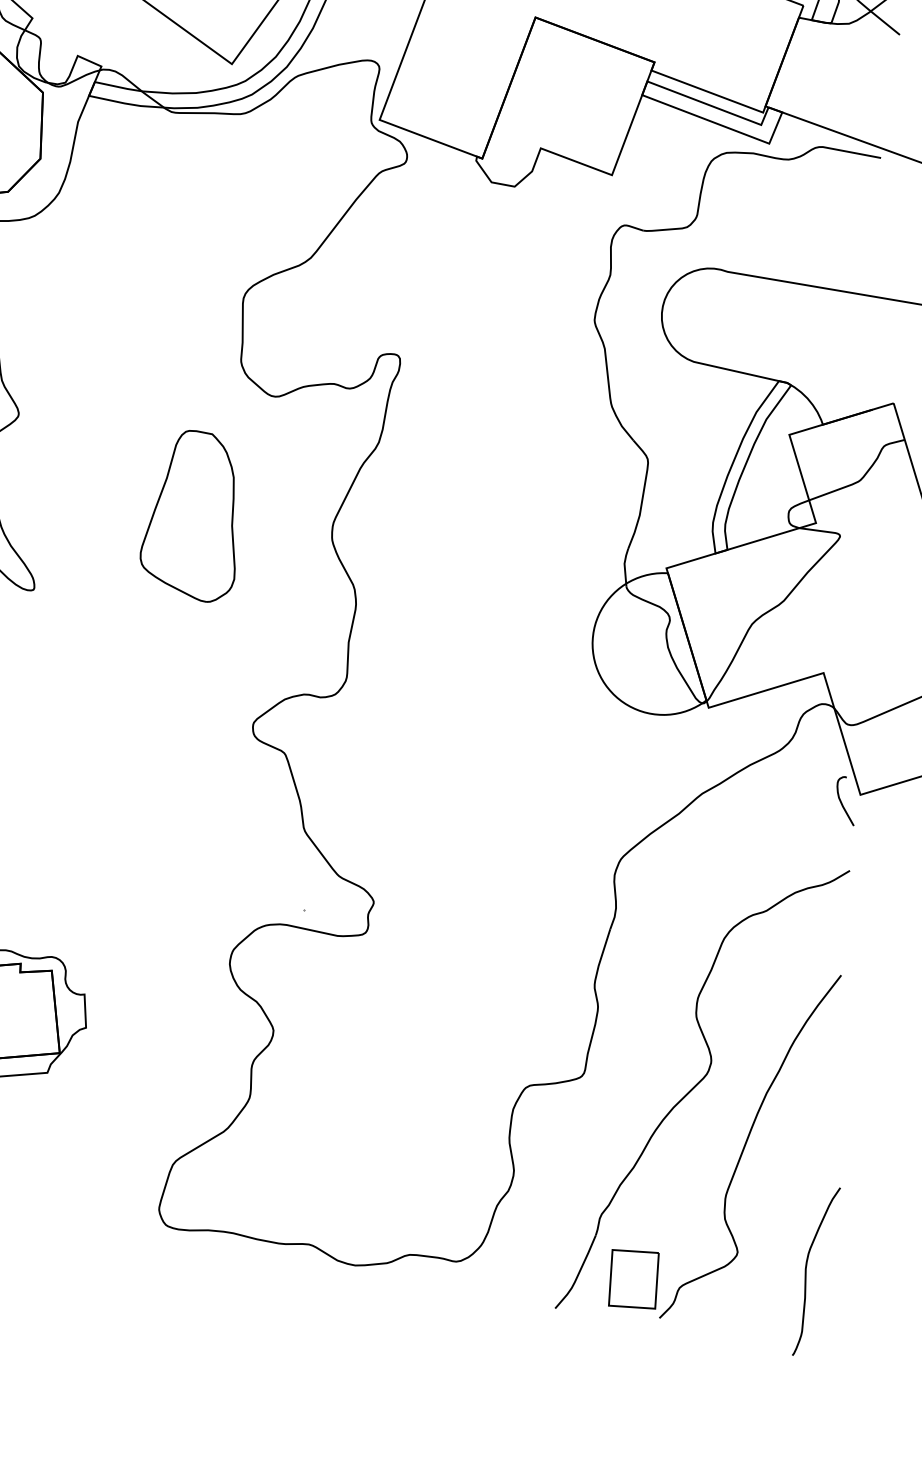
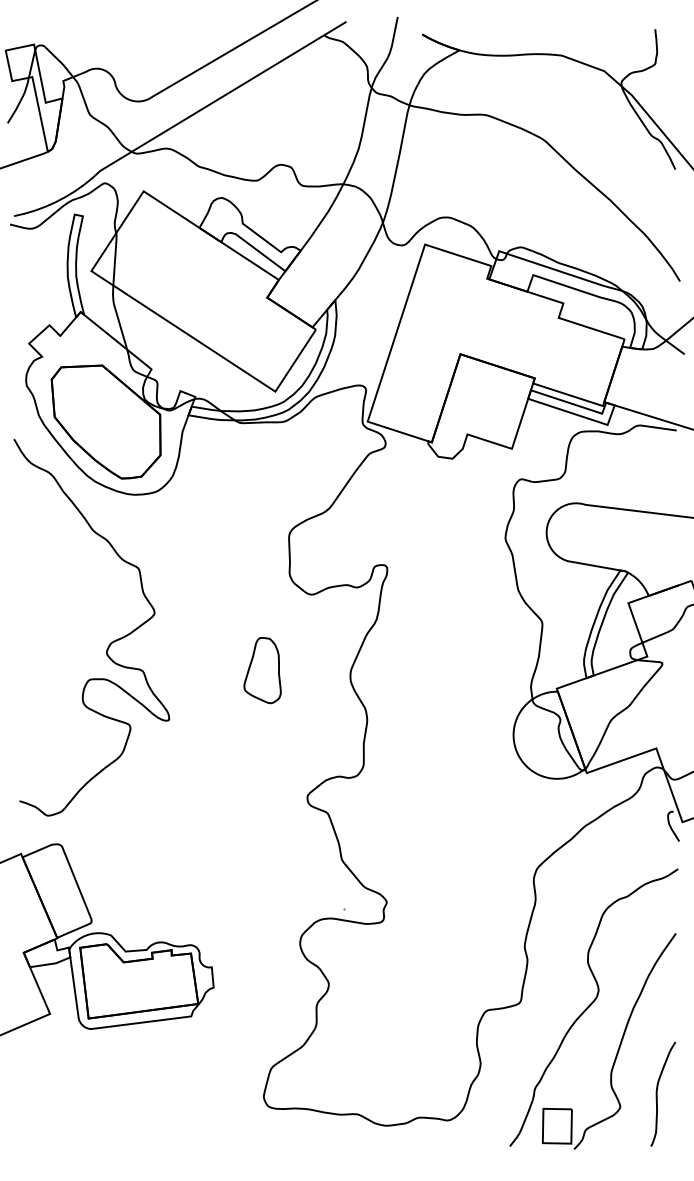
part: (189, 516) -> (262, 670), size x0.62
curve: (807, 1270) -> (657, 1093), moved

